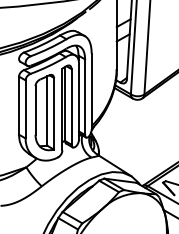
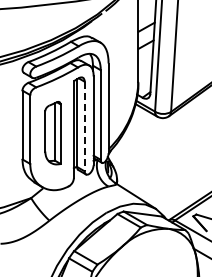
line: (71, 106) -> (84, 126), solid -> dashed
part: (44, 111) -> (52, 132), size x0.7

